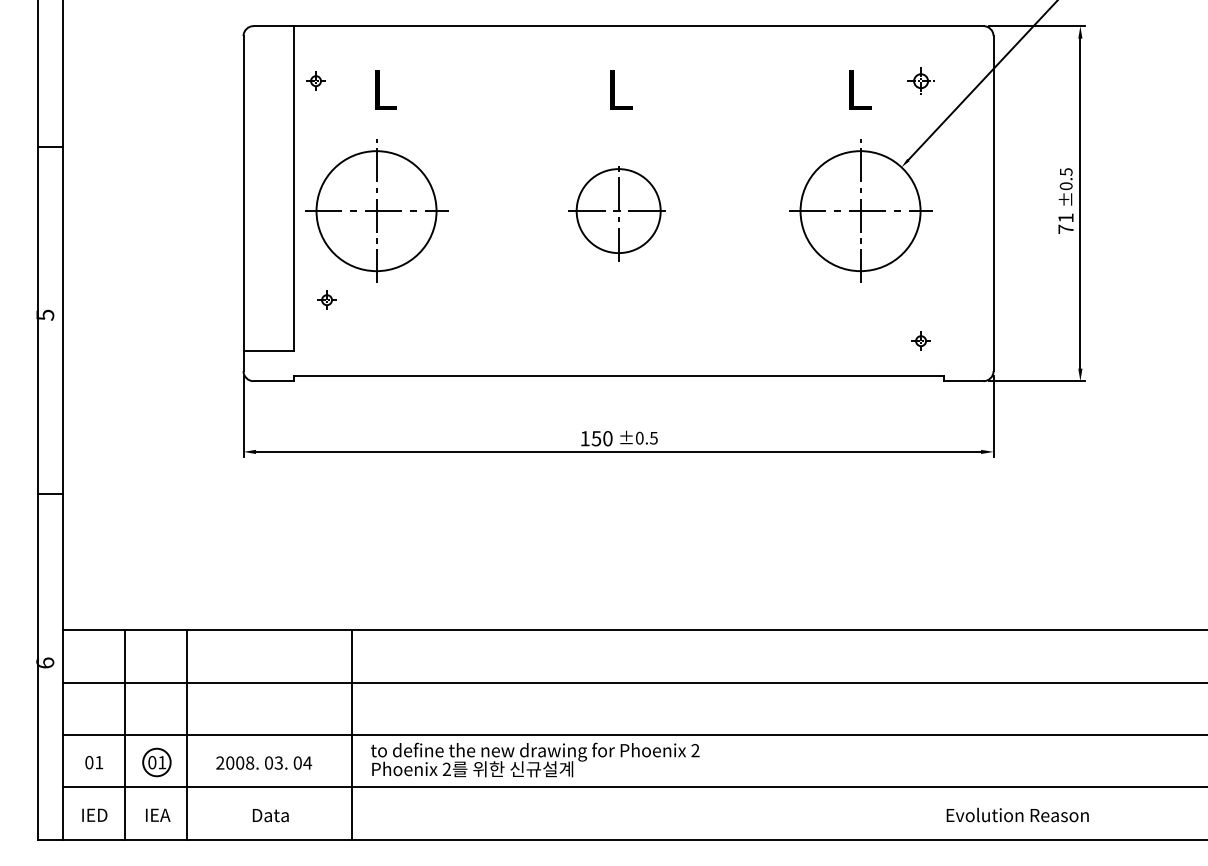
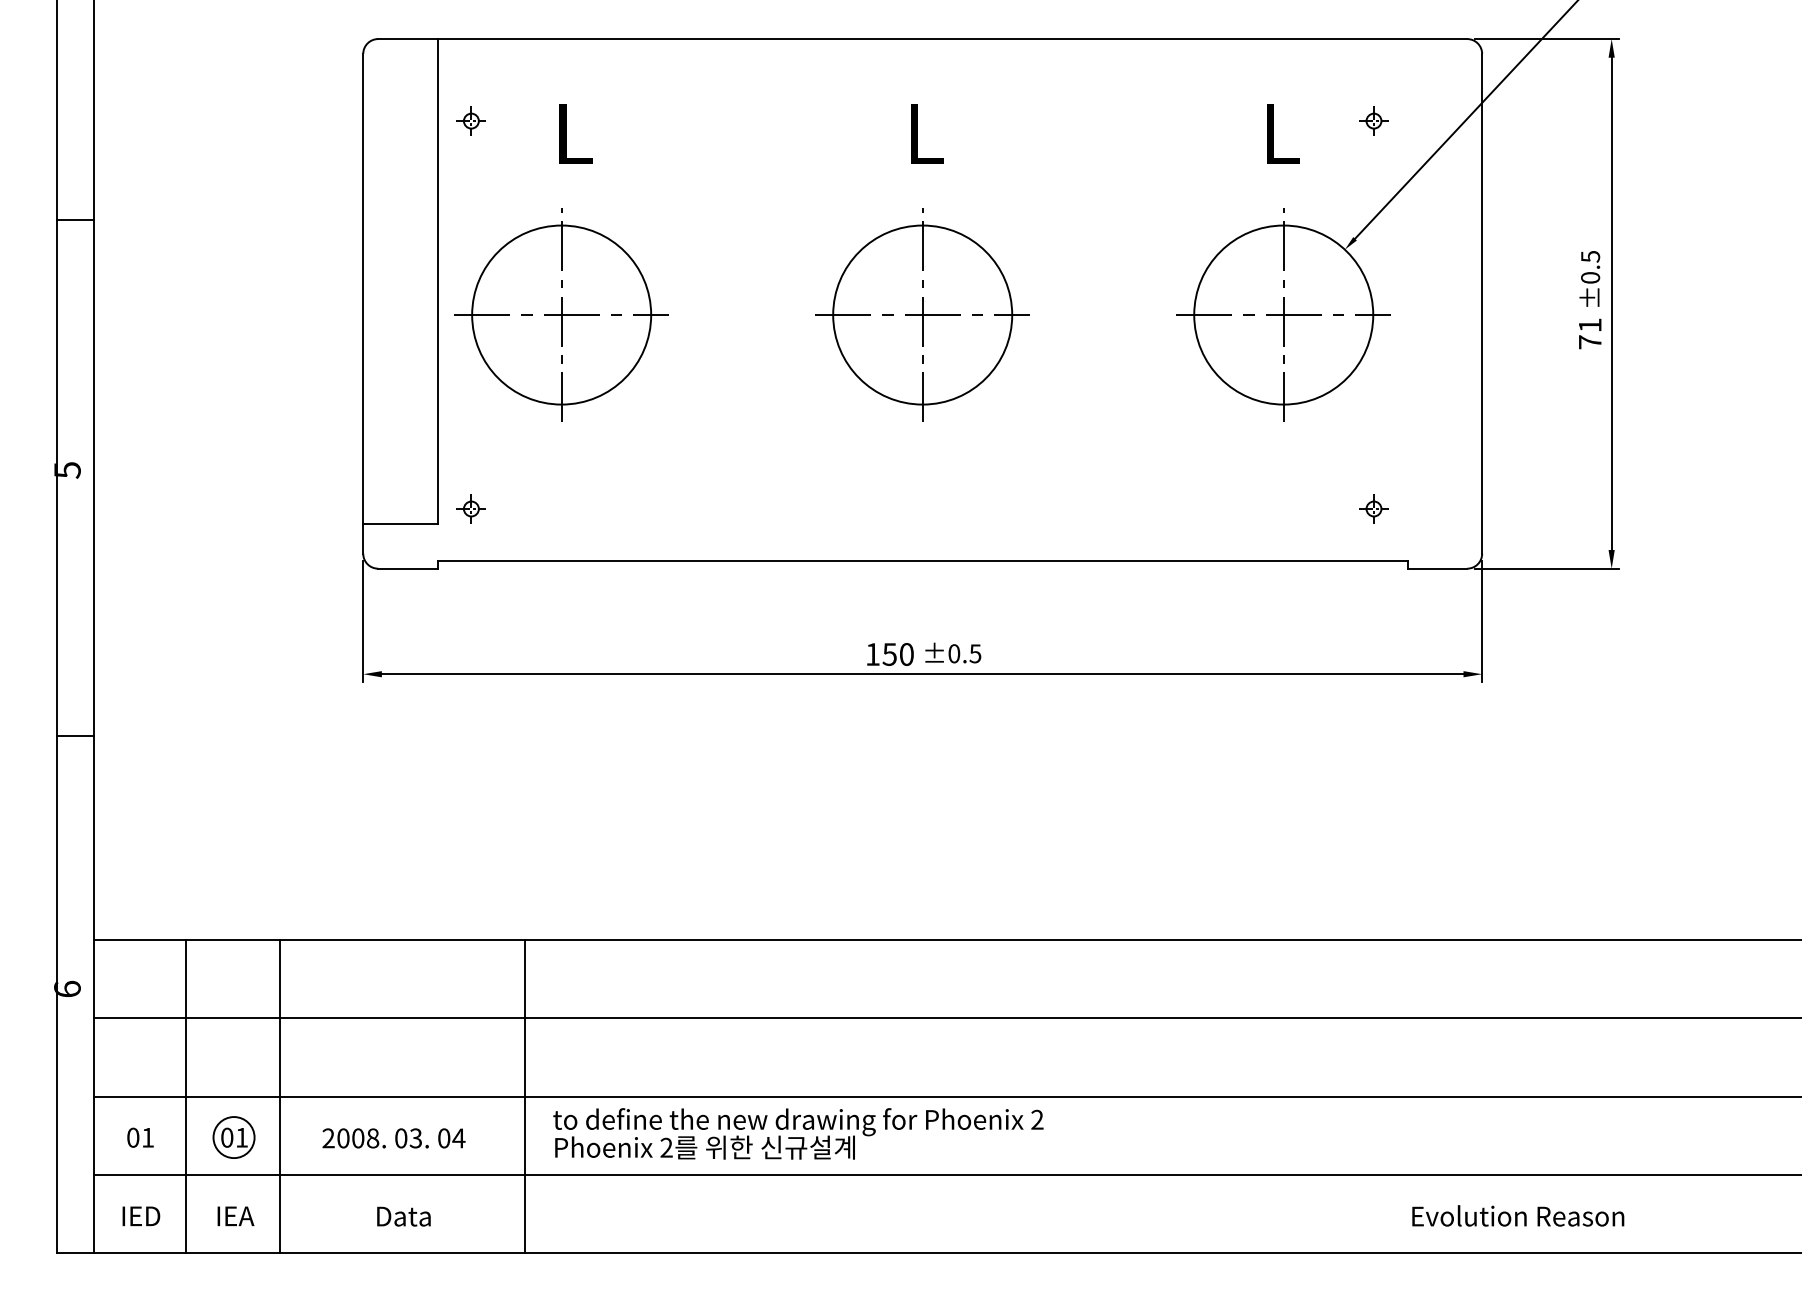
part: (920, 80) -> (1373, 120), size x0.71
part: (618, 210) -> (922, 314), size x1.43
part: (326, 299) -> (470, 508), moved

